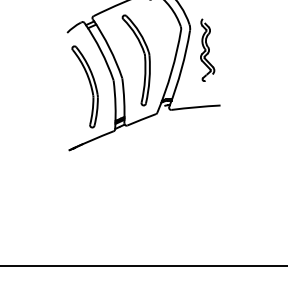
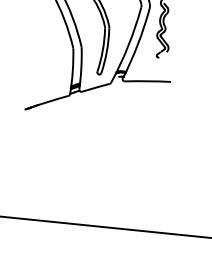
part: (84, 86) -> (45, 51), removed

